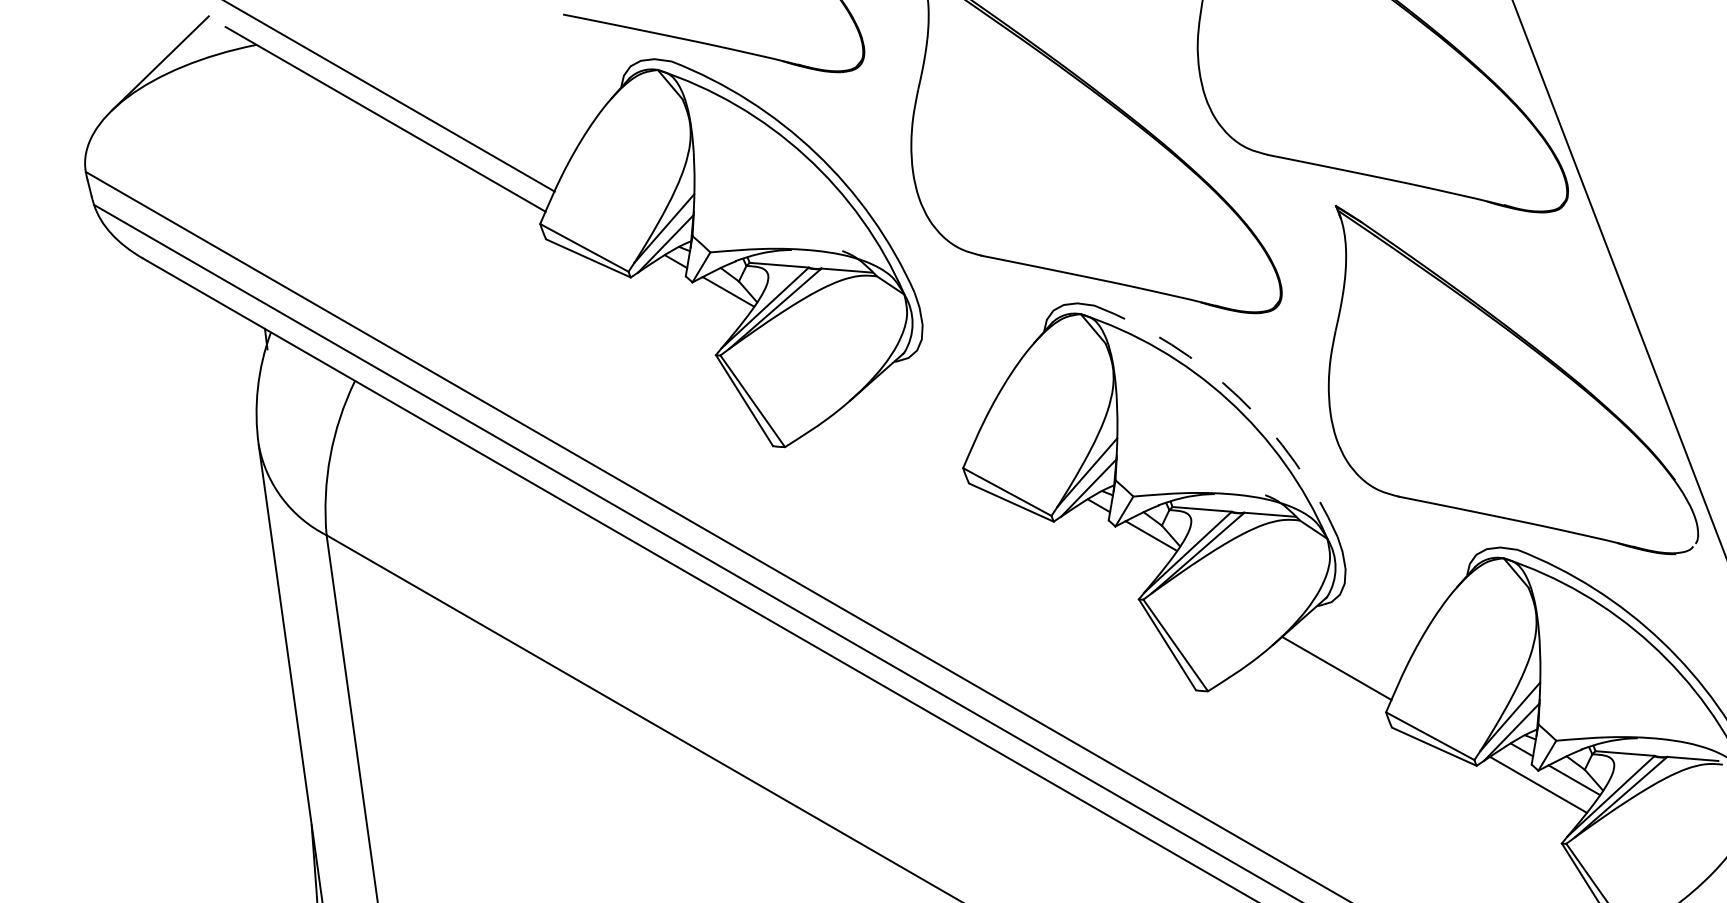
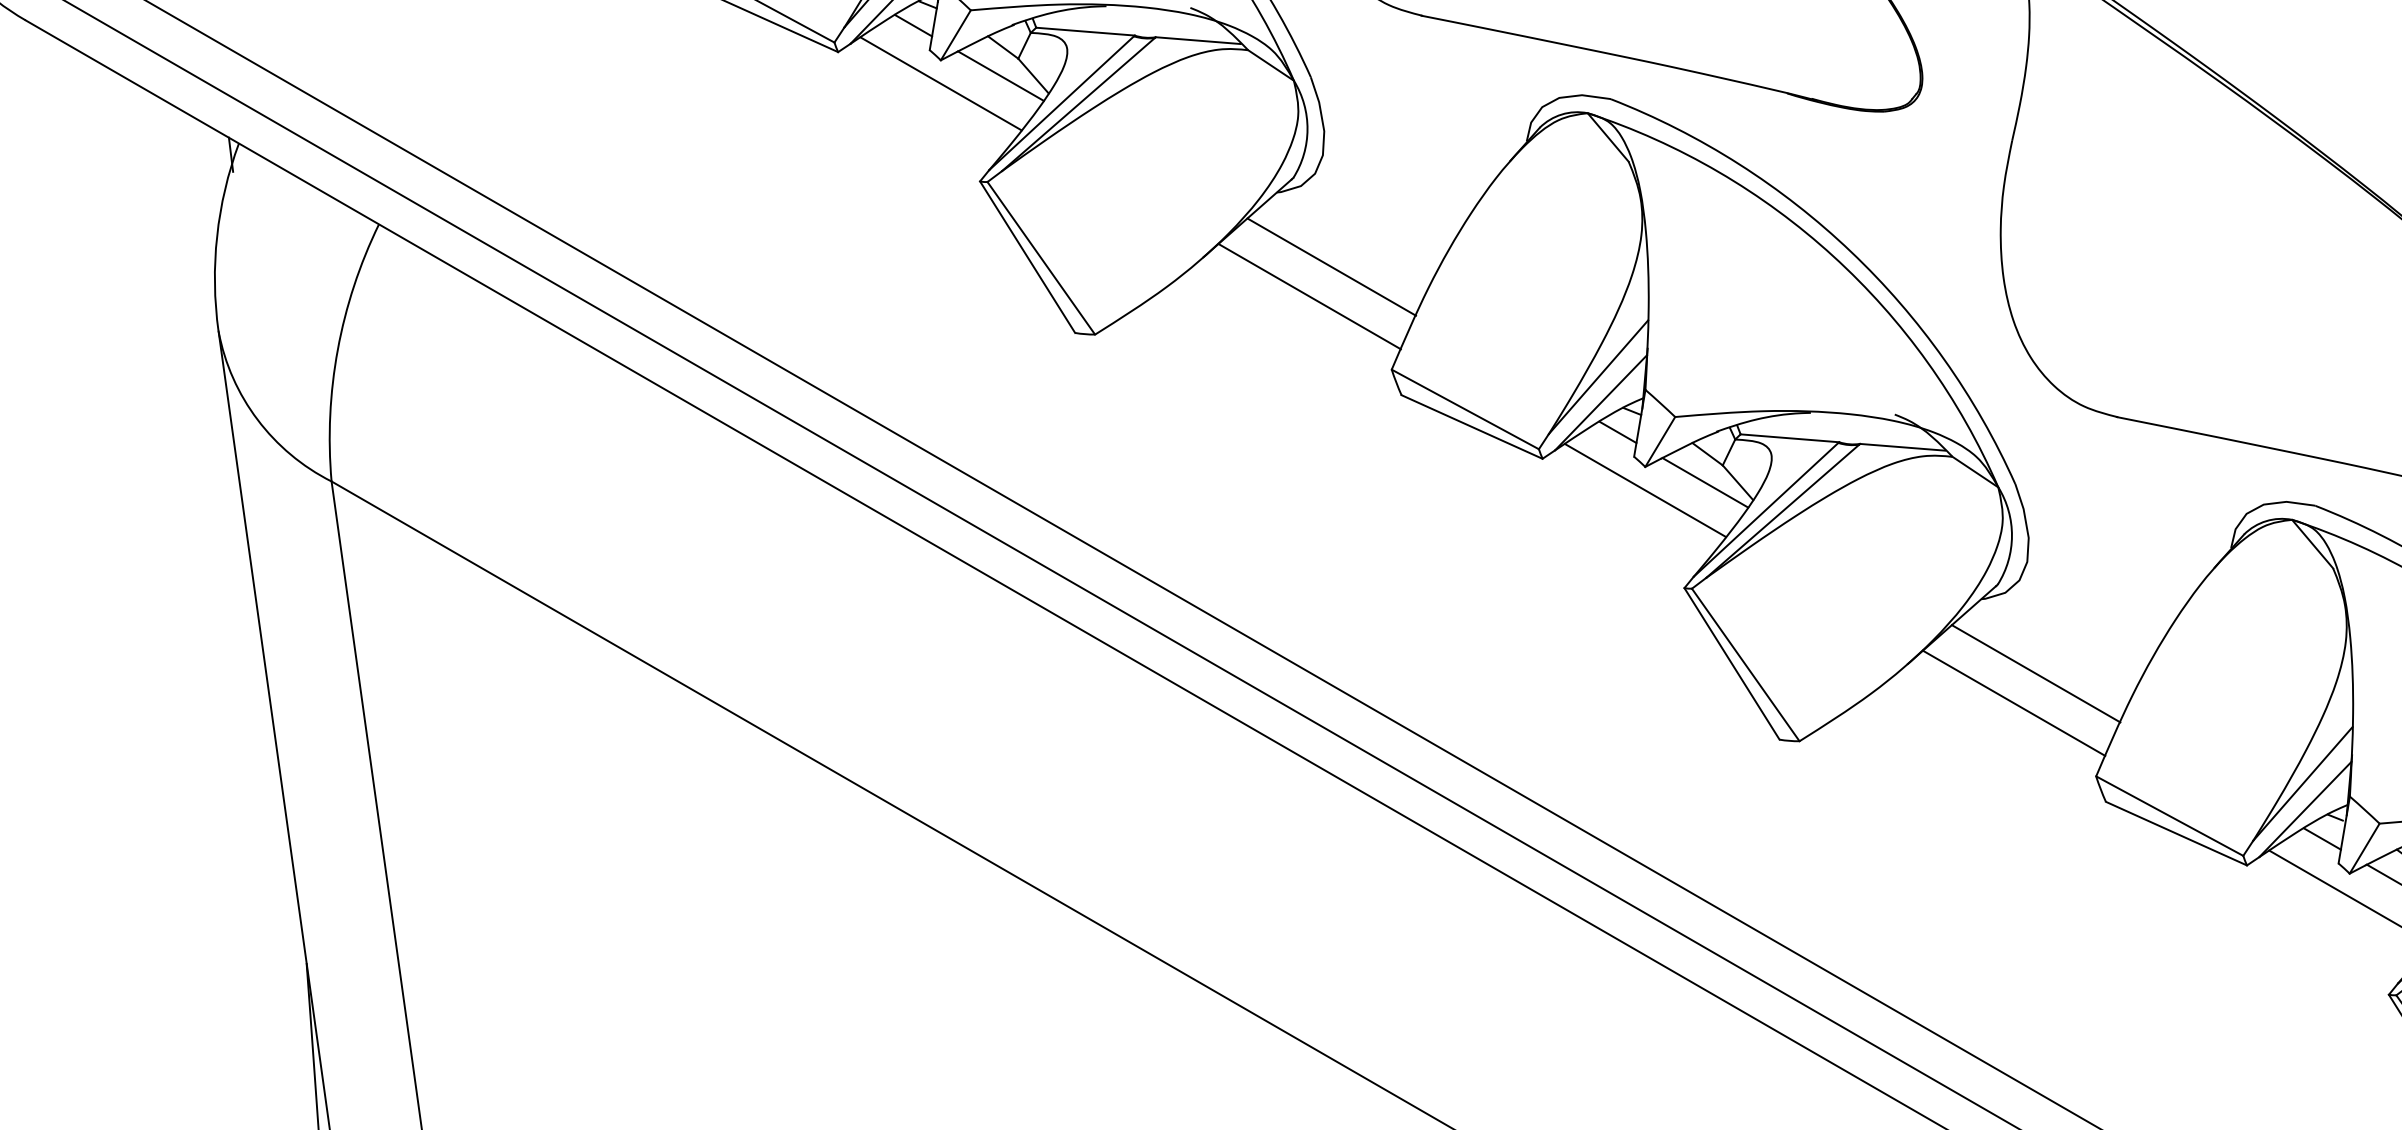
line: (692, 296) -> (940, 83), added
arc: (1238, 397) -> (1850, 251), dashed -> solid
line: (926, 406) -> (1330, 266), added
line: (913, 423) -> (1309, 295), added
line: (1115, 540) -> (1645, 490), added
line: (1349, 650) -> (2035, 673), added

